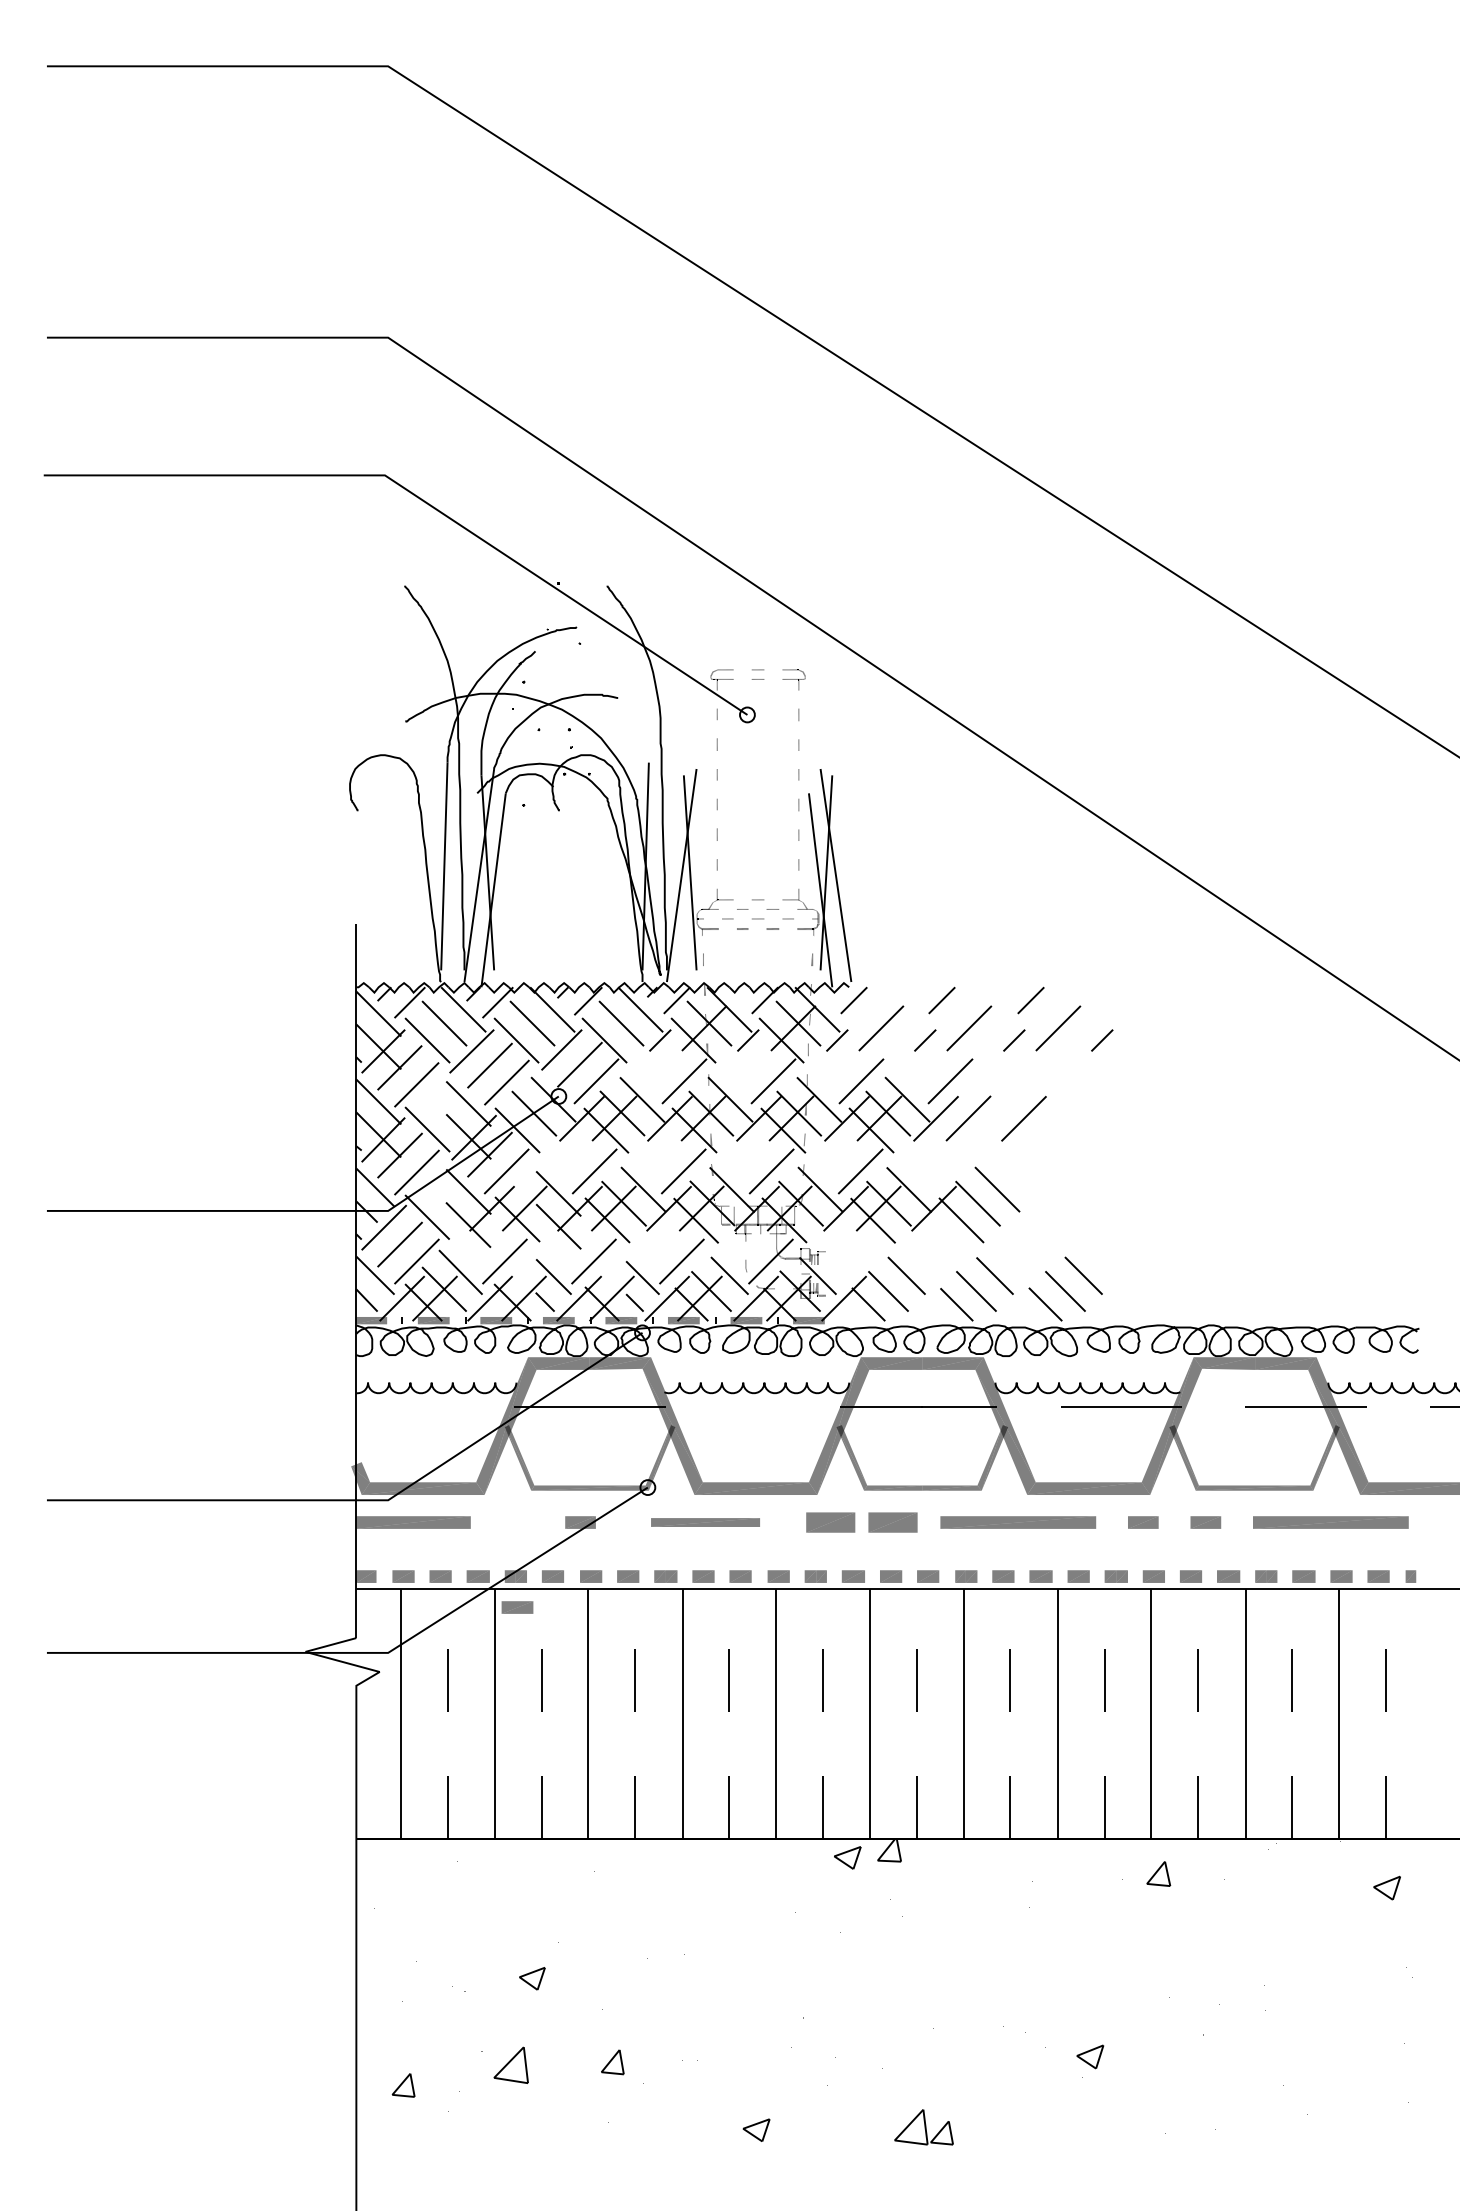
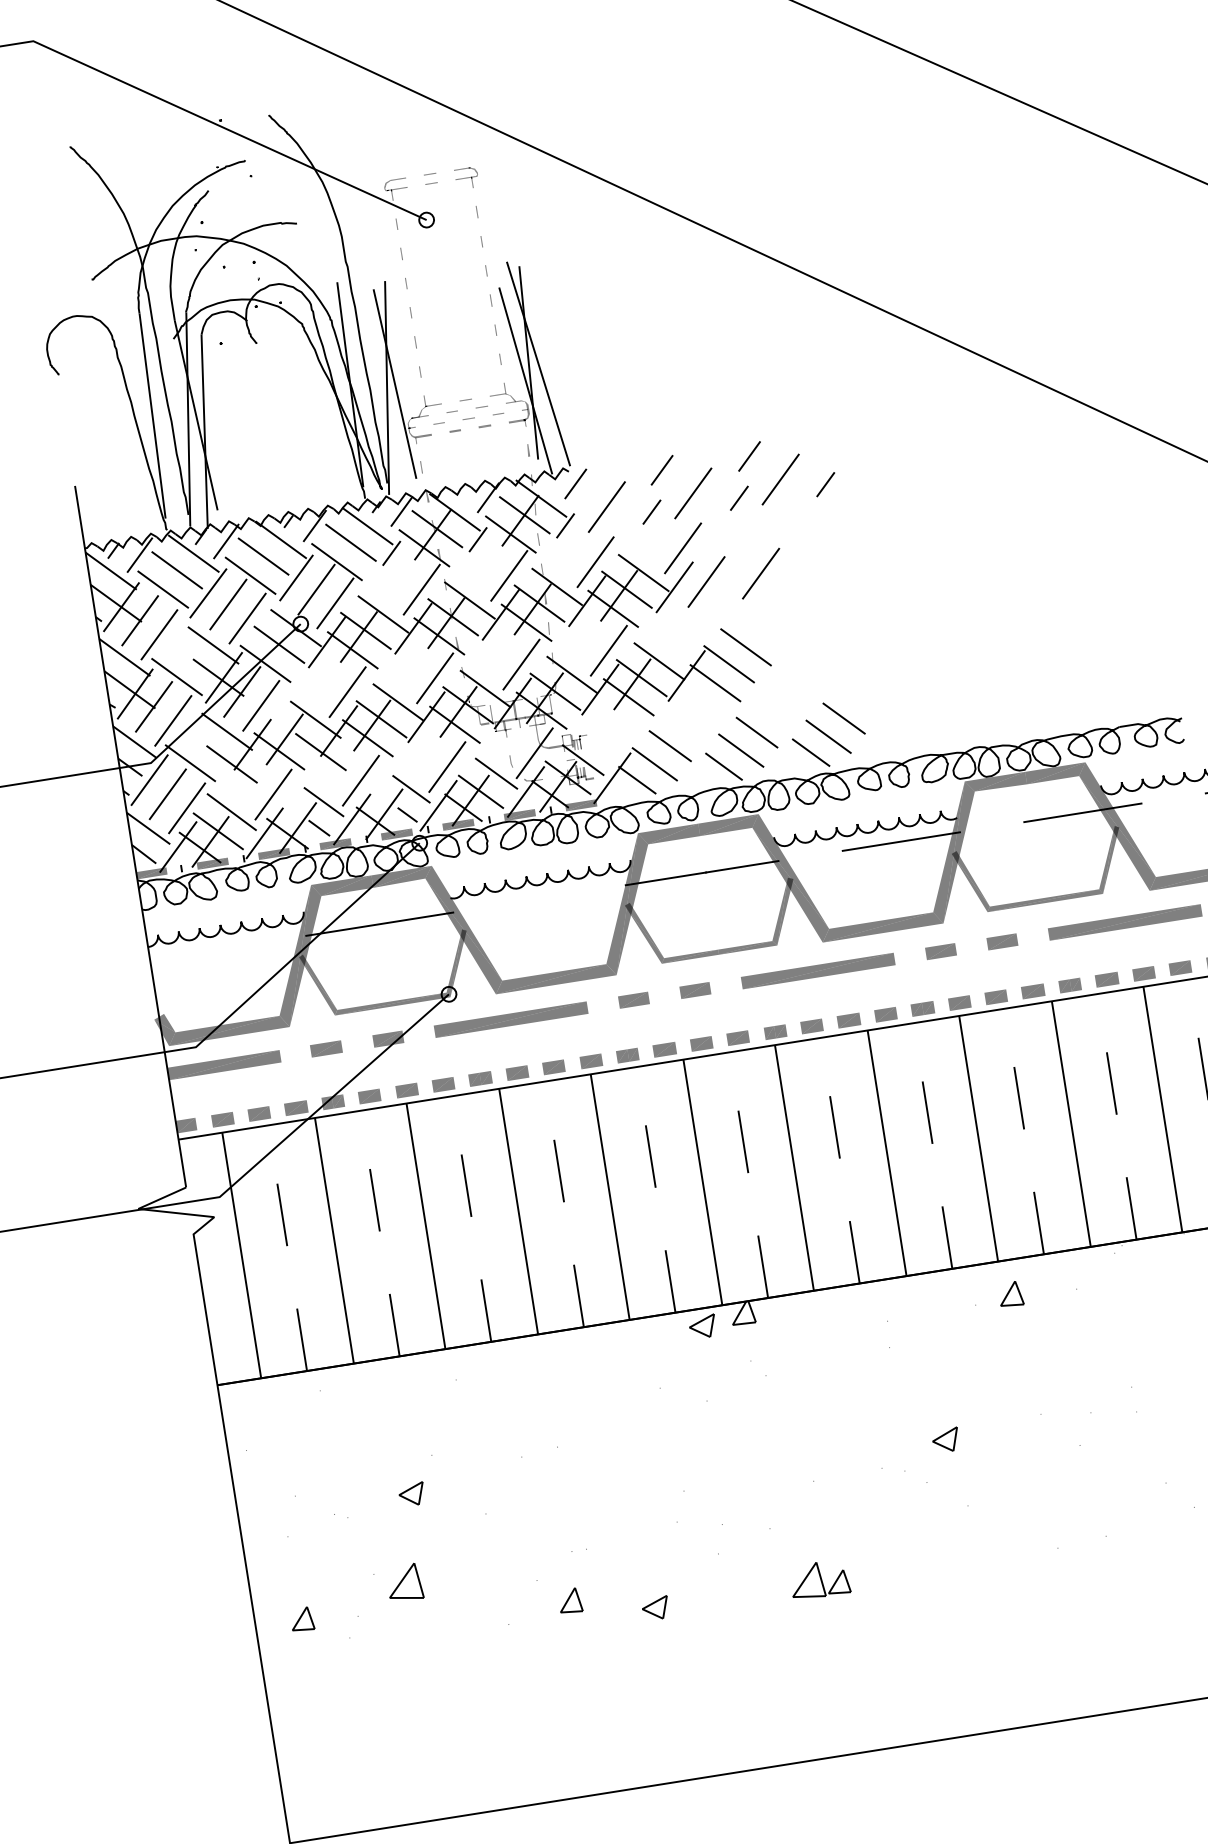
part: (705, 1522) -> (511, 1019), size x1.43
part: (830, 1522) -> (633, 1000), size x0.62
part: (893, 1522) -> (695, 990), size x0.62
part: (517, 1607) -> (326, 1048), moved
part: (1090, 2056) -> (946, 1440), moved
part: (612, 2062) -> (569, 1601), moved

